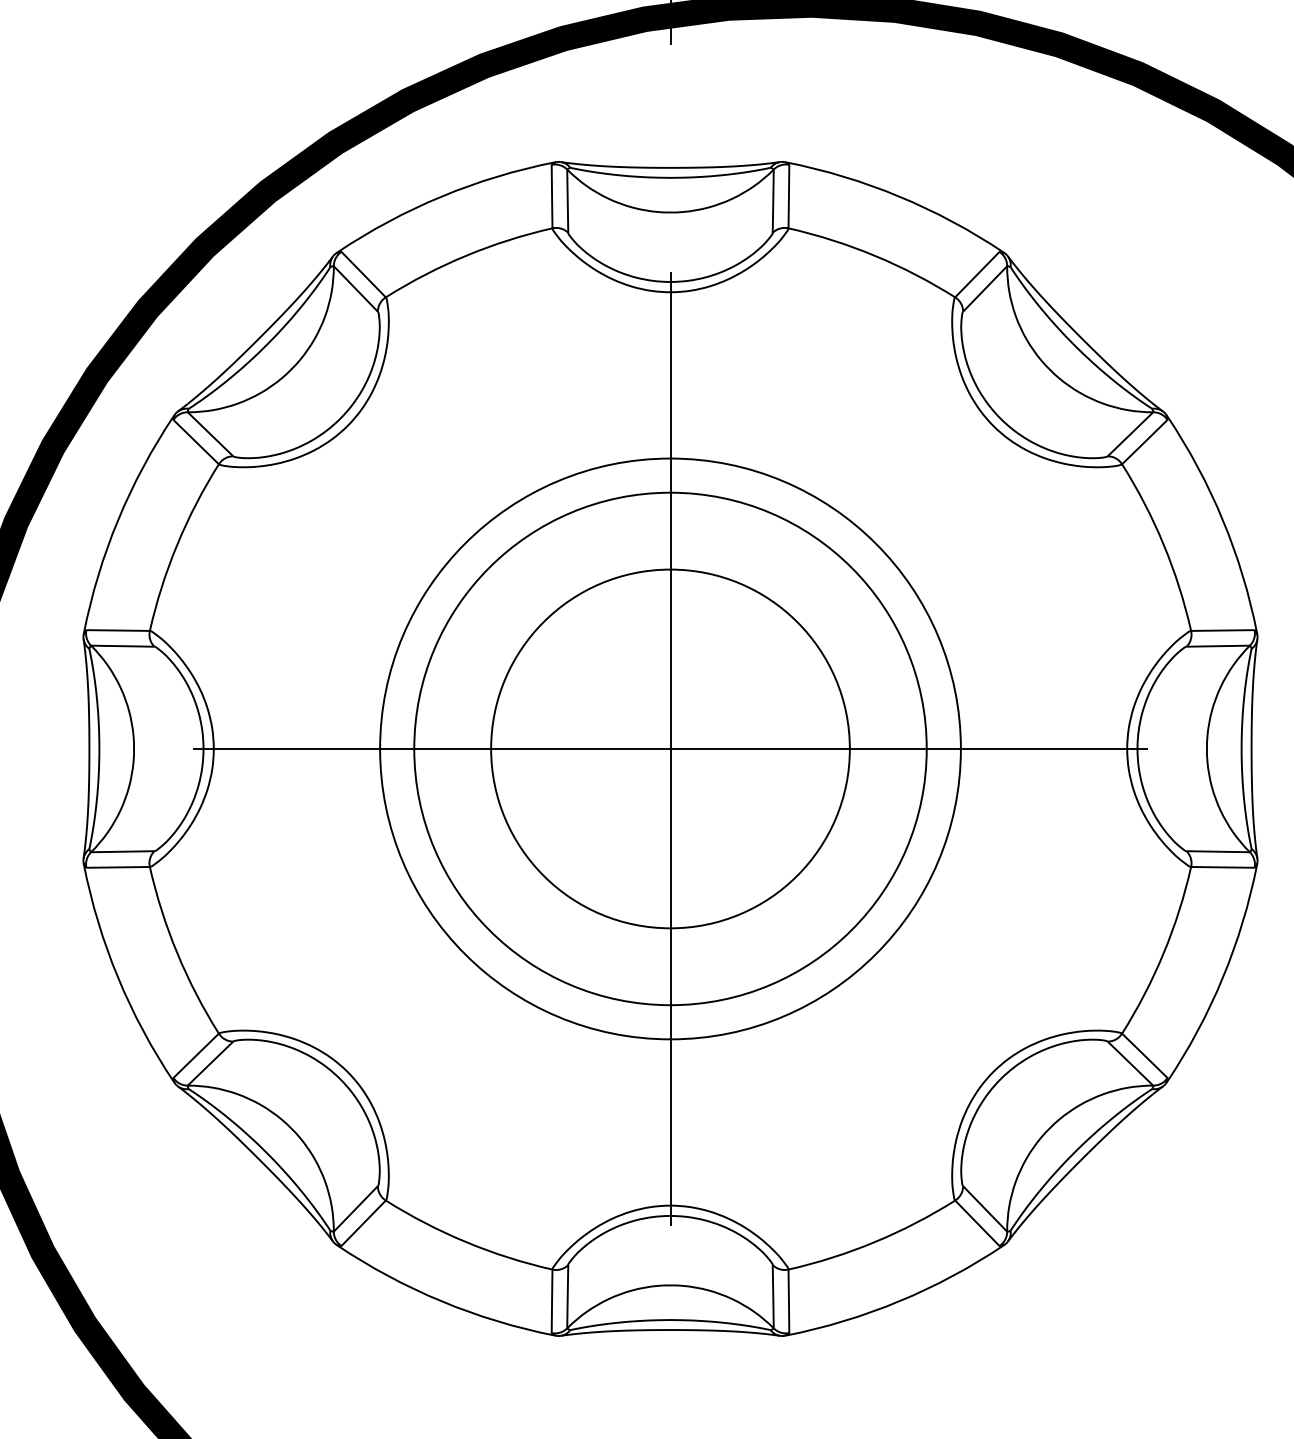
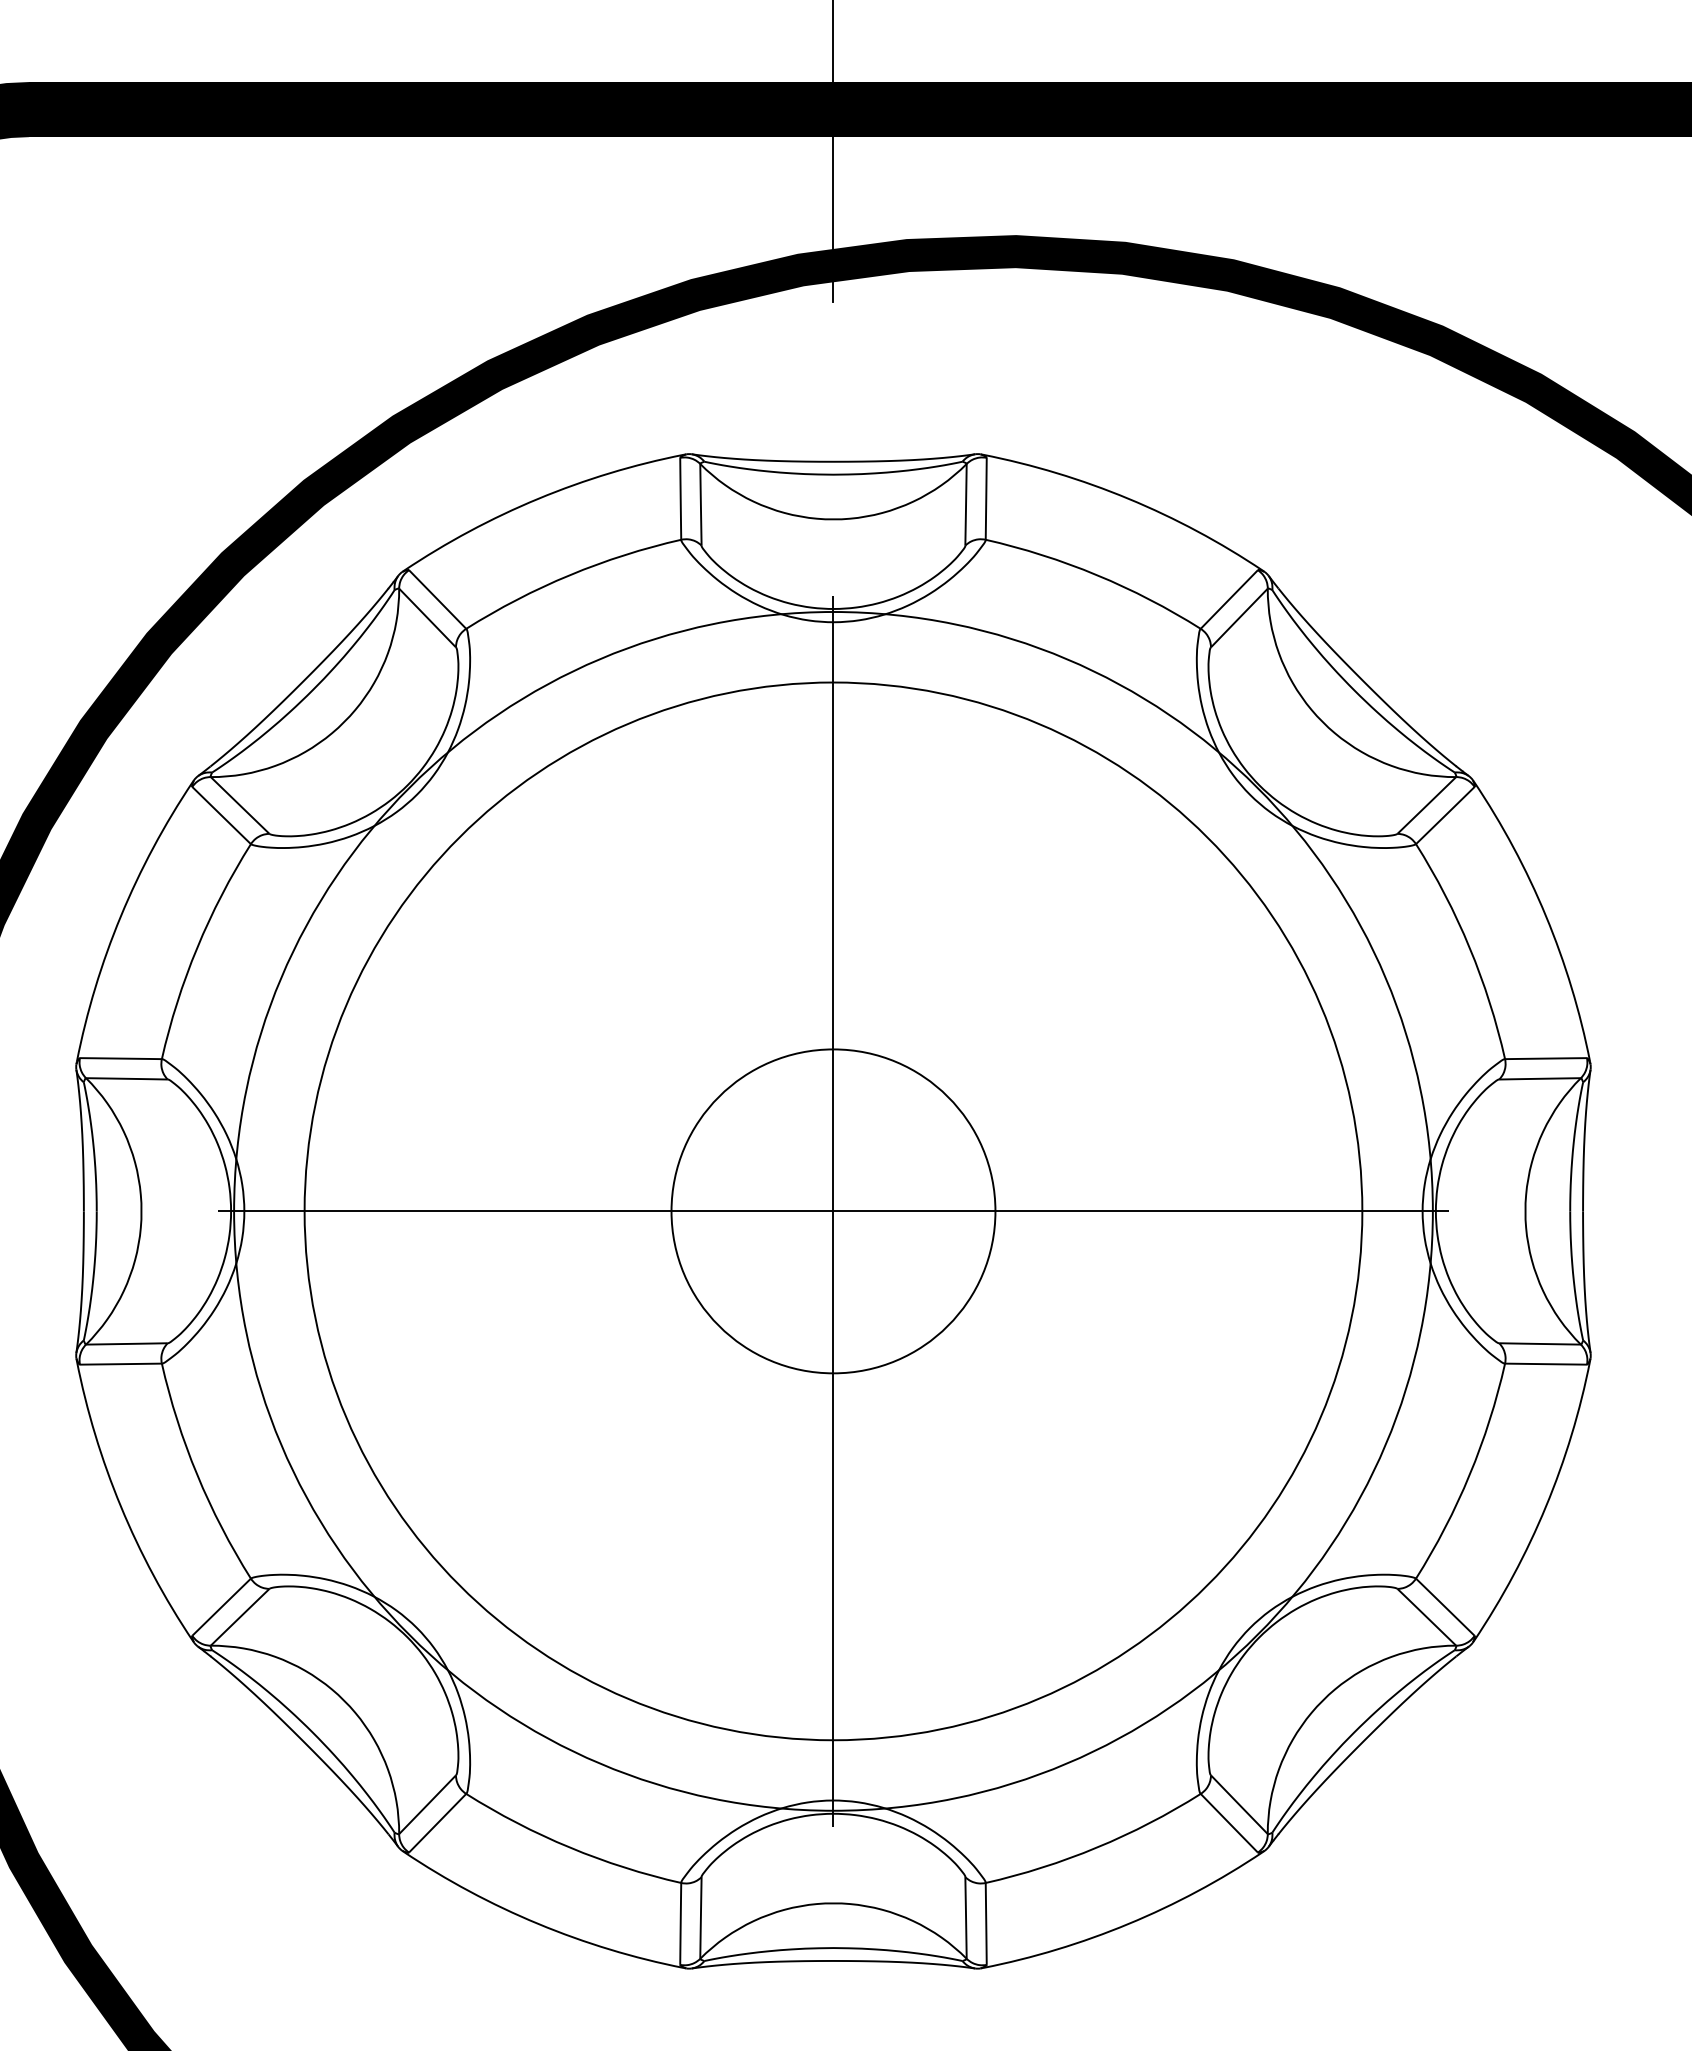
circle: (670, 748) -> (833, 1210), size x1.6
circle: (670, 749) -> (833, 1211), size x0.7
circle: (670, 749) -> (833, 1211), size x1.6

